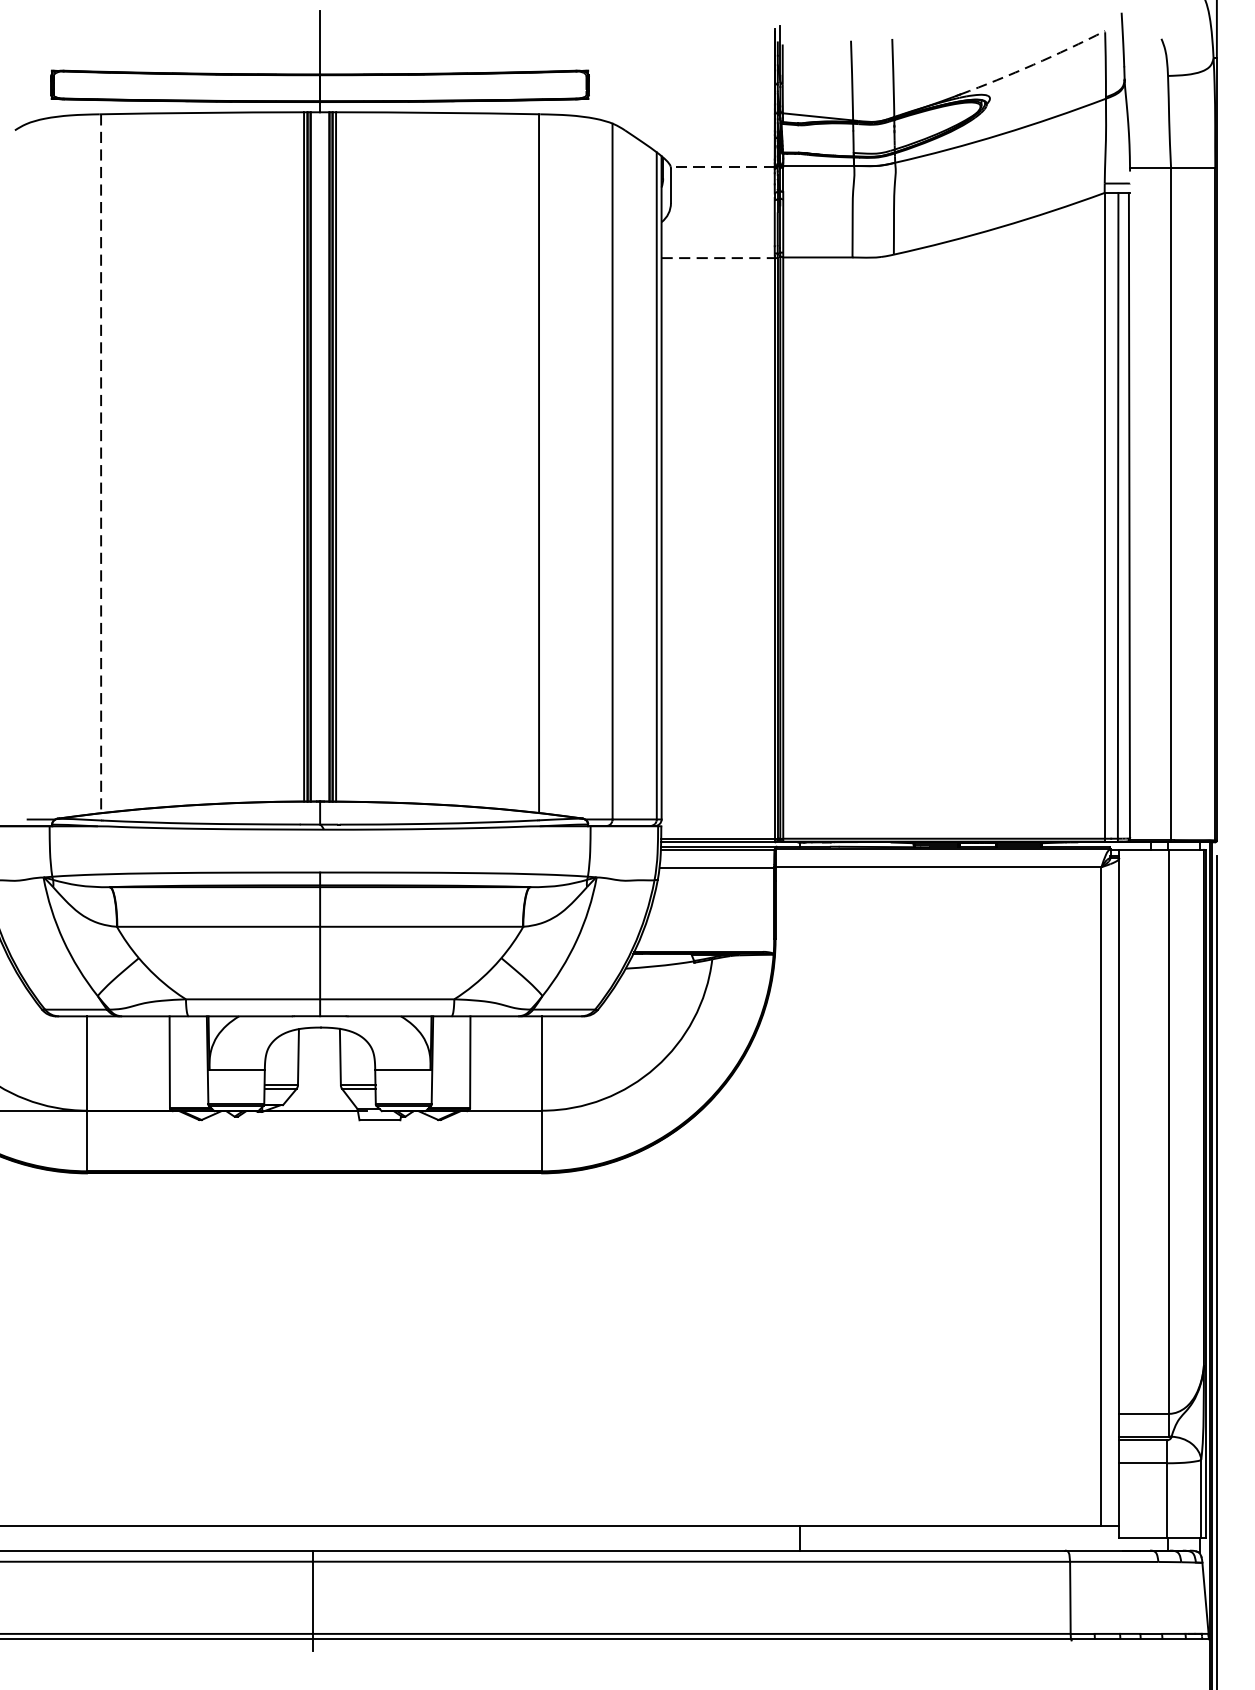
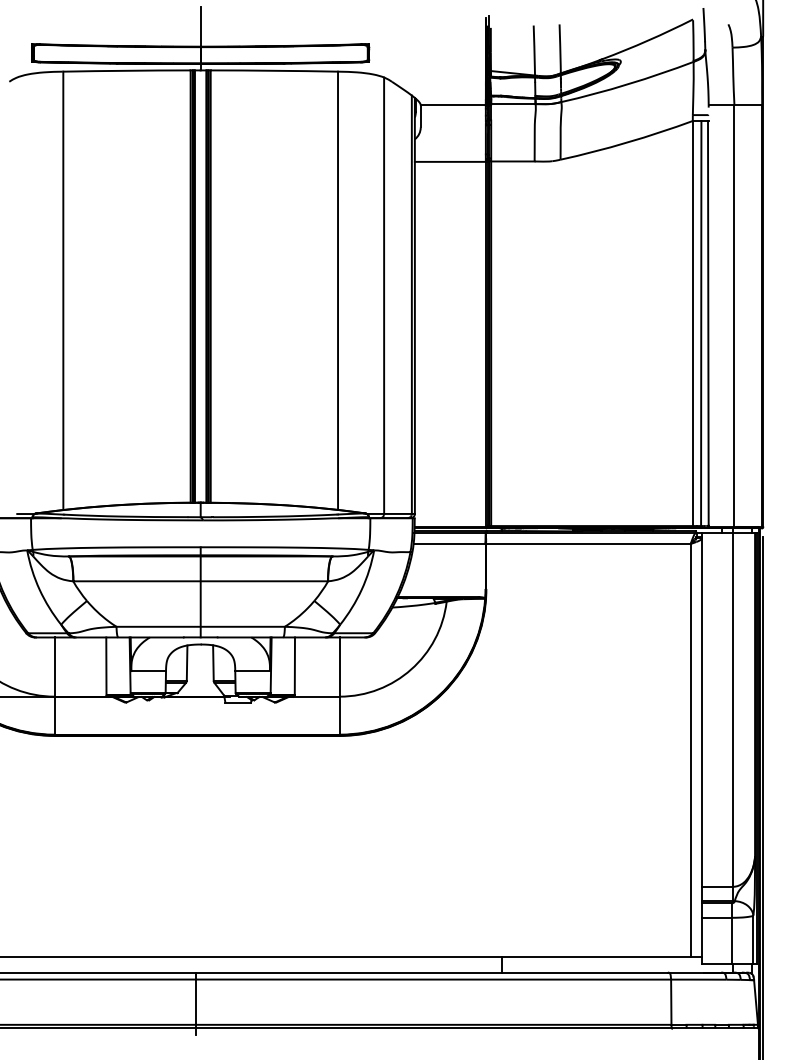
arc: (1034, 64) -> (648, 40), dashed -> solid
line: (723, 166) -> (453, 104), dashed -> solid
line: (719, 257) -> (451, 161), dashed -> solid
line: (101, 464) -> (63, 291), dashed -> solid

